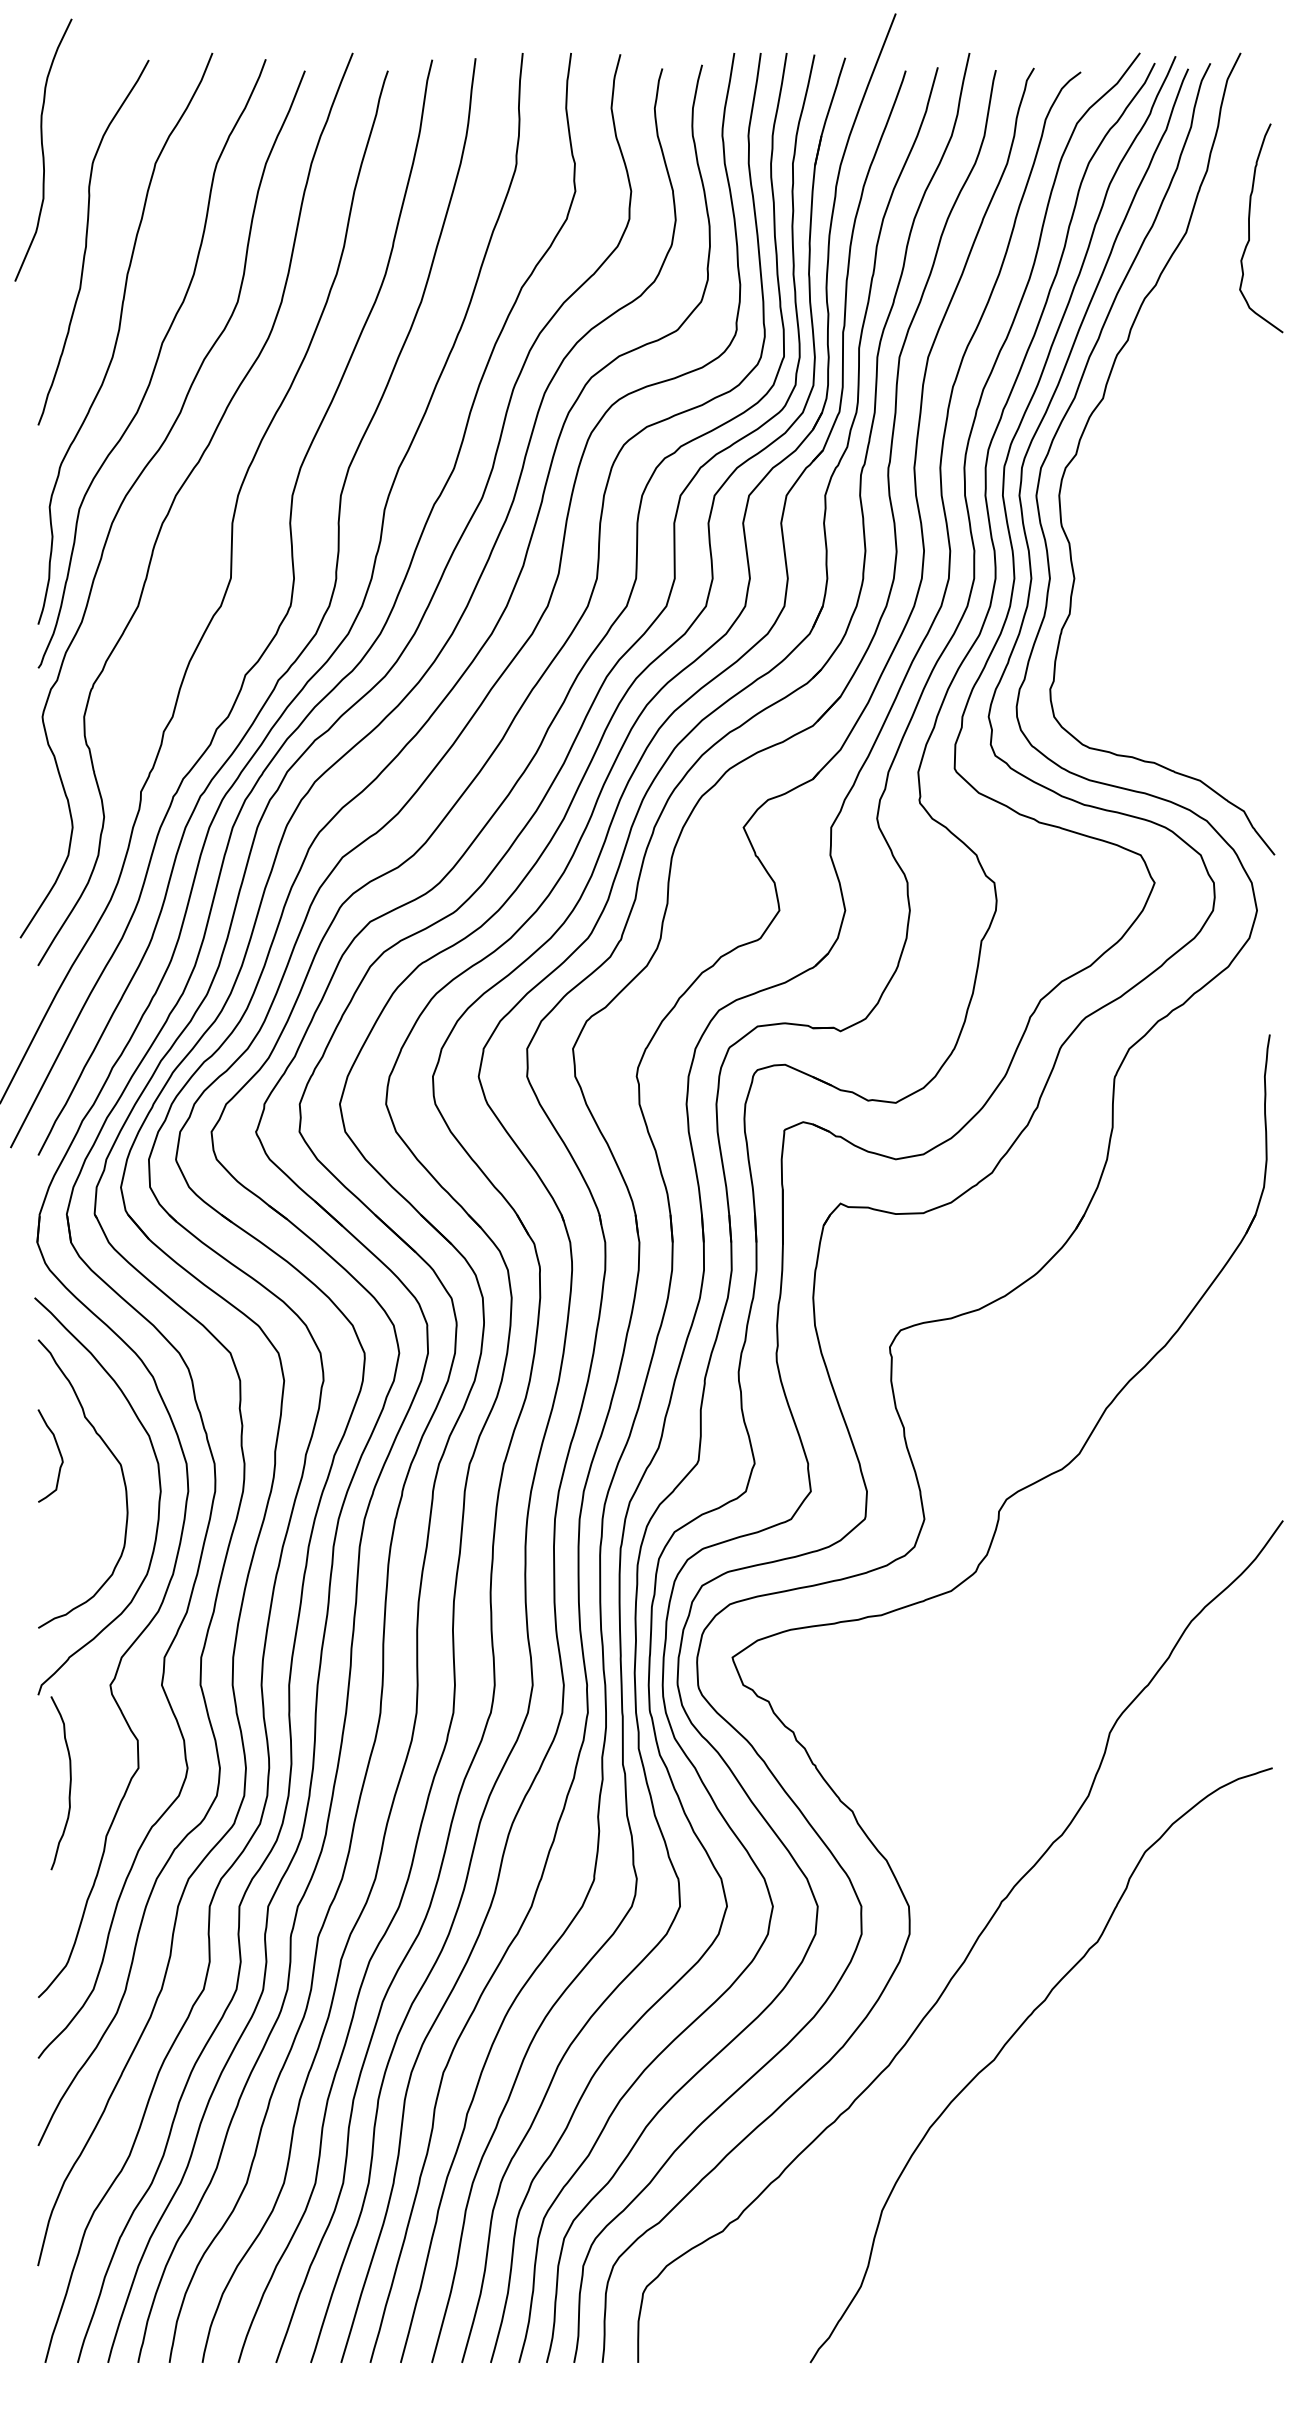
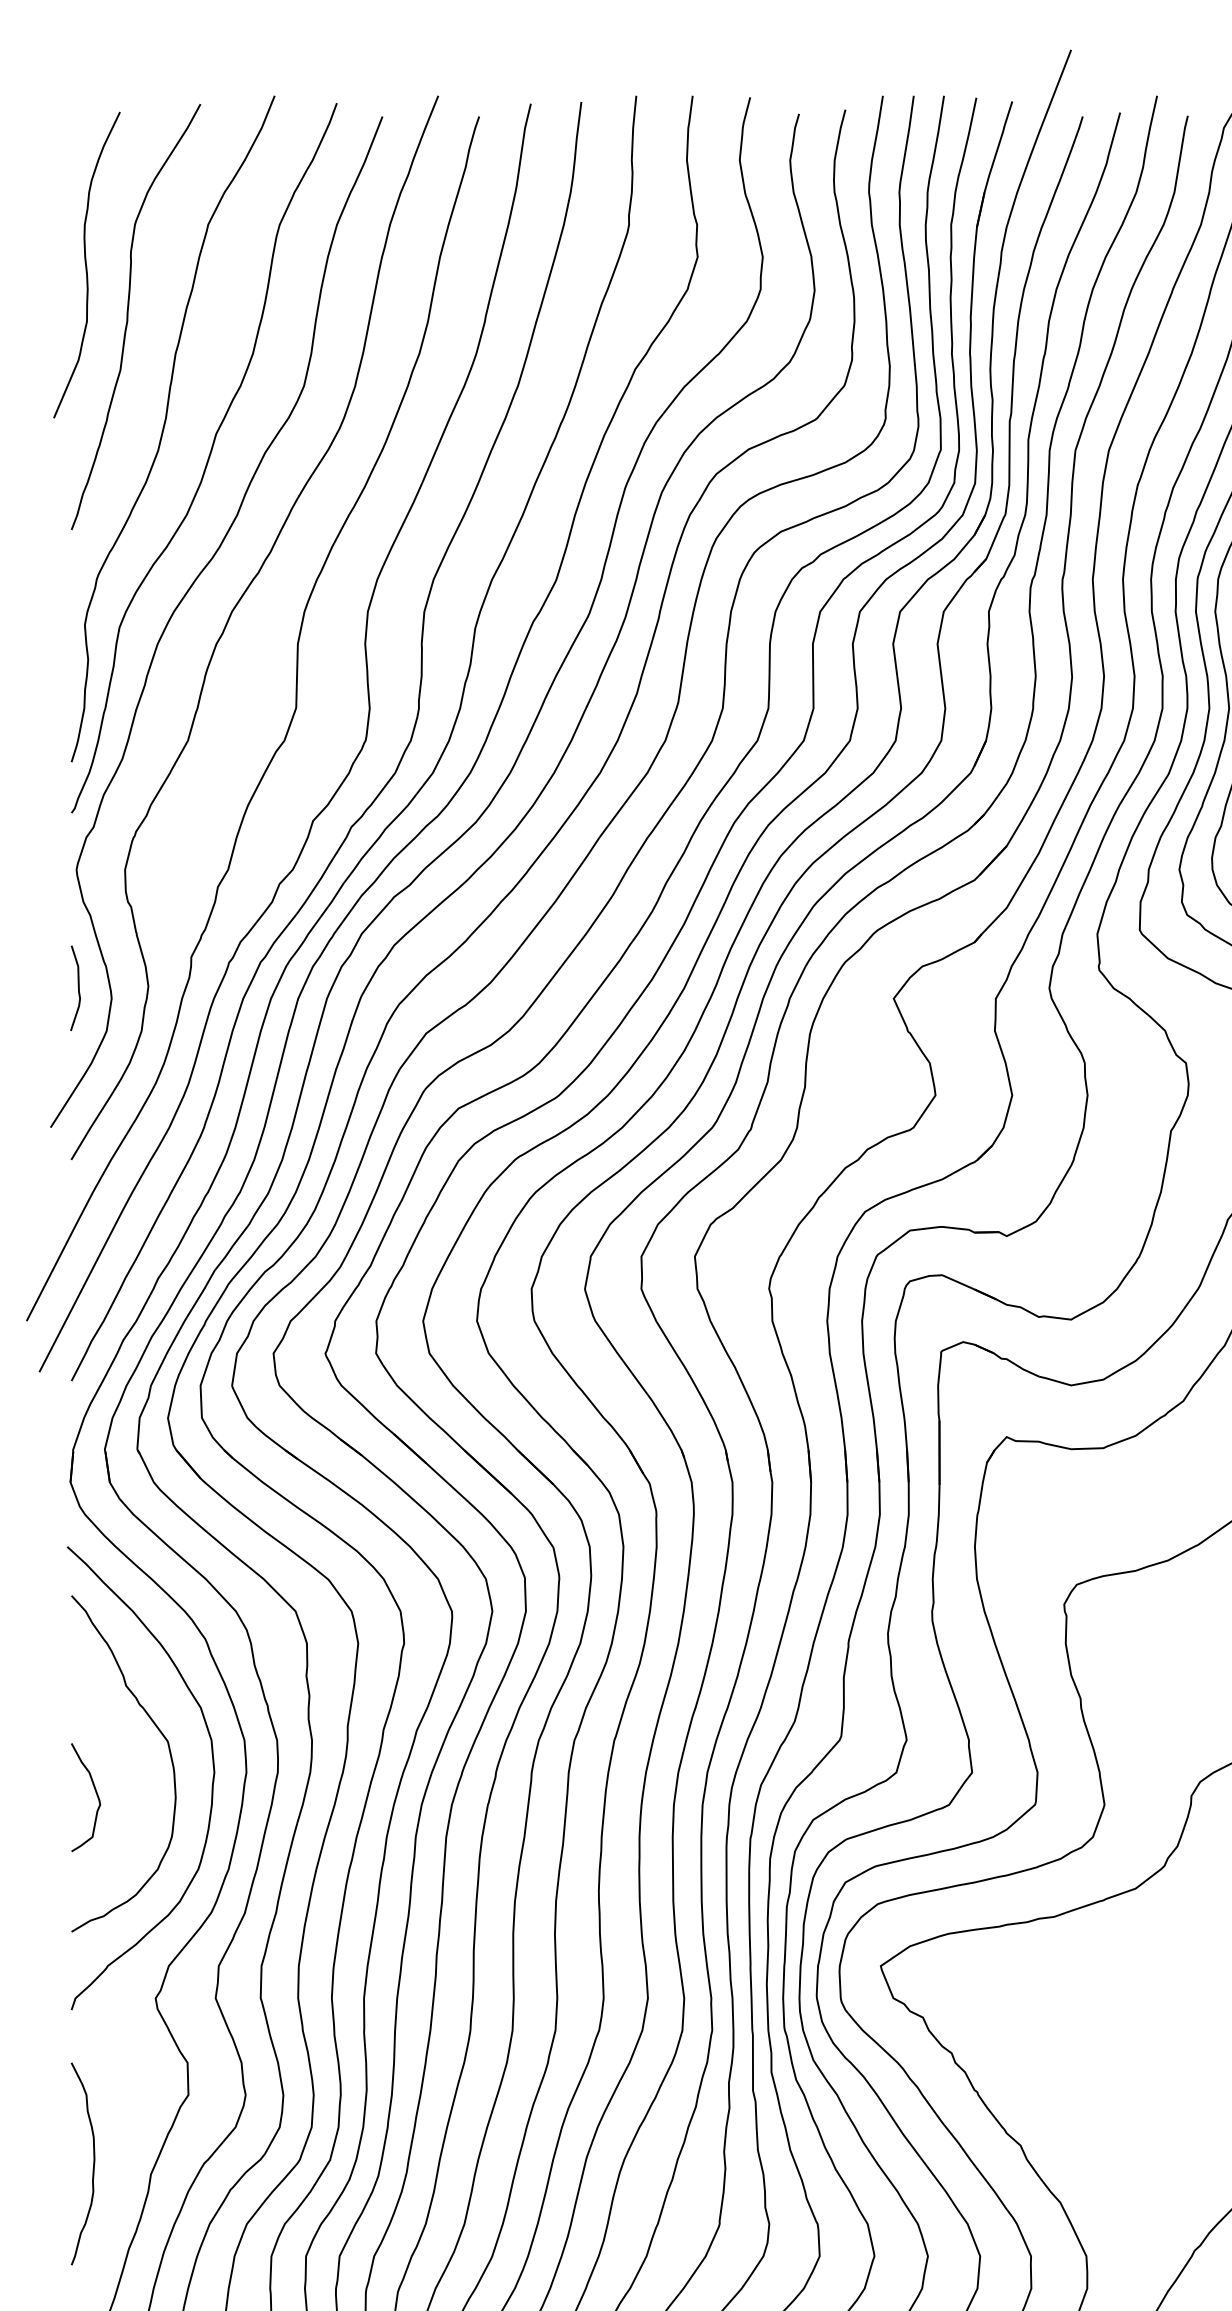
curve: (43, 149) -> (87, 264), moved
curve: (43, 818) -> (77, 988), added
curve: (58, 1451) -> (95, 1792), moved
curve: (69, 1783) -> (92, 2164), moved

